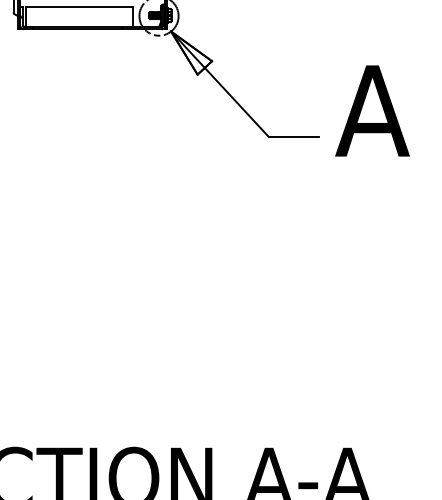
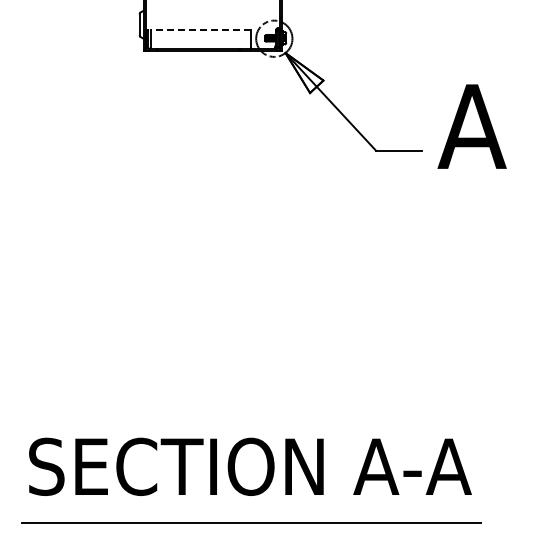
line: (79, 7) -> (200, 30), solid -> dashed

